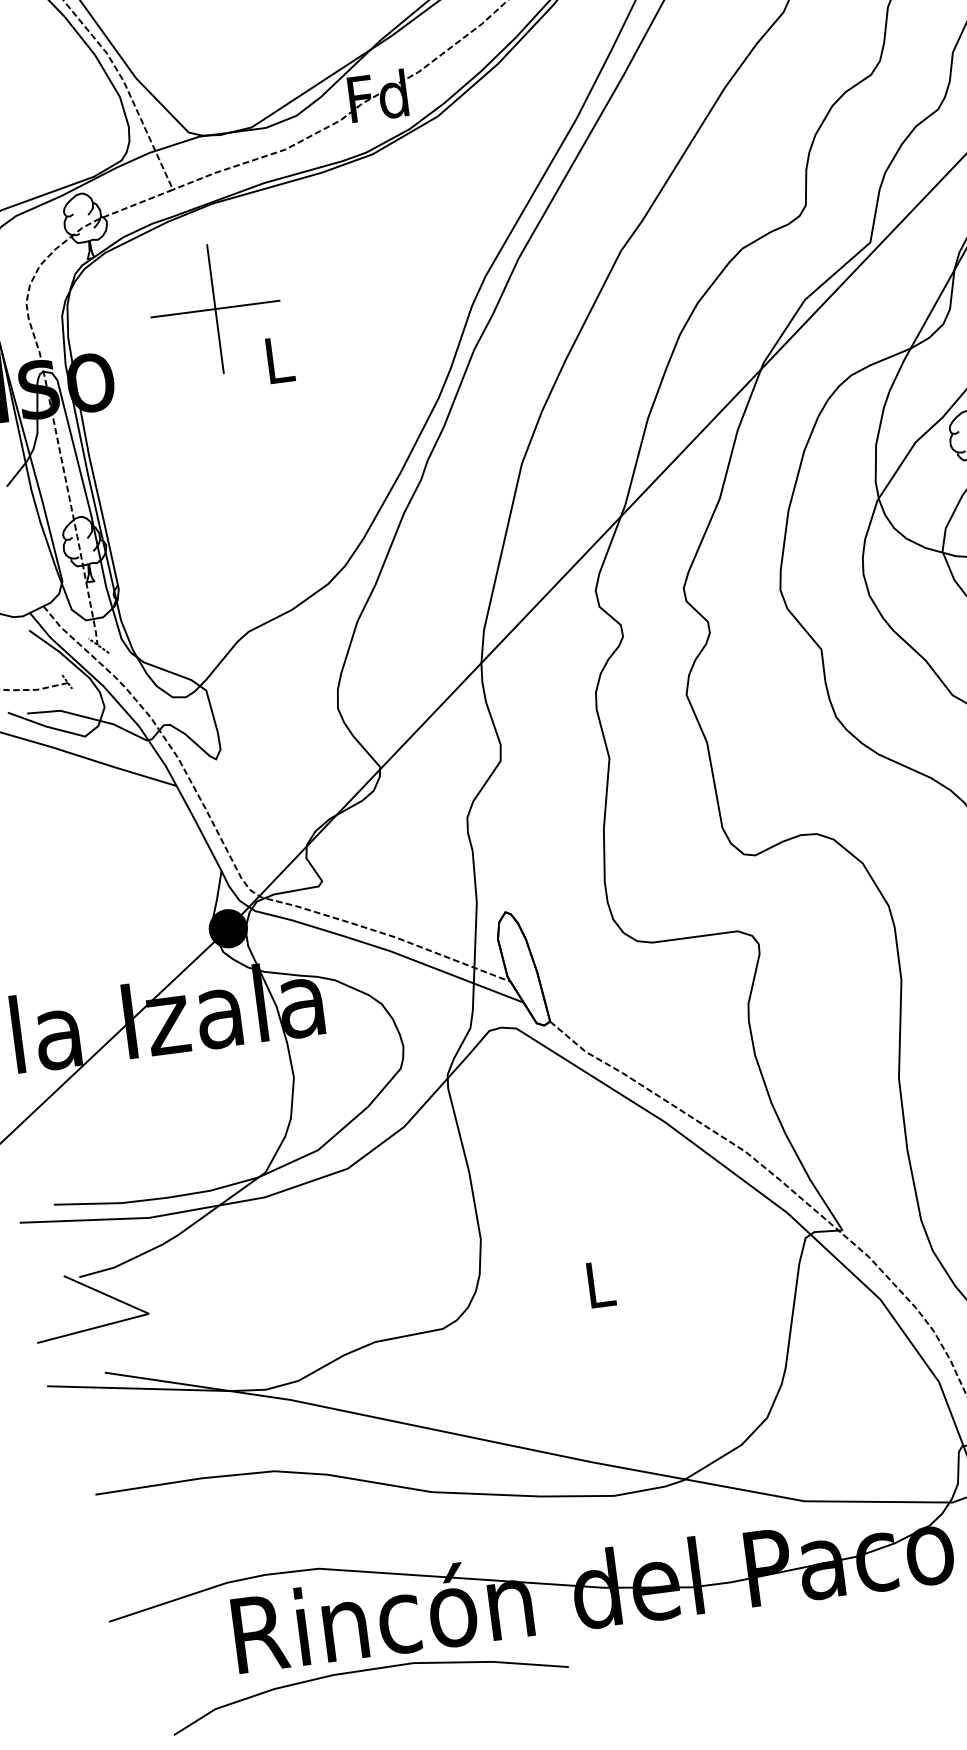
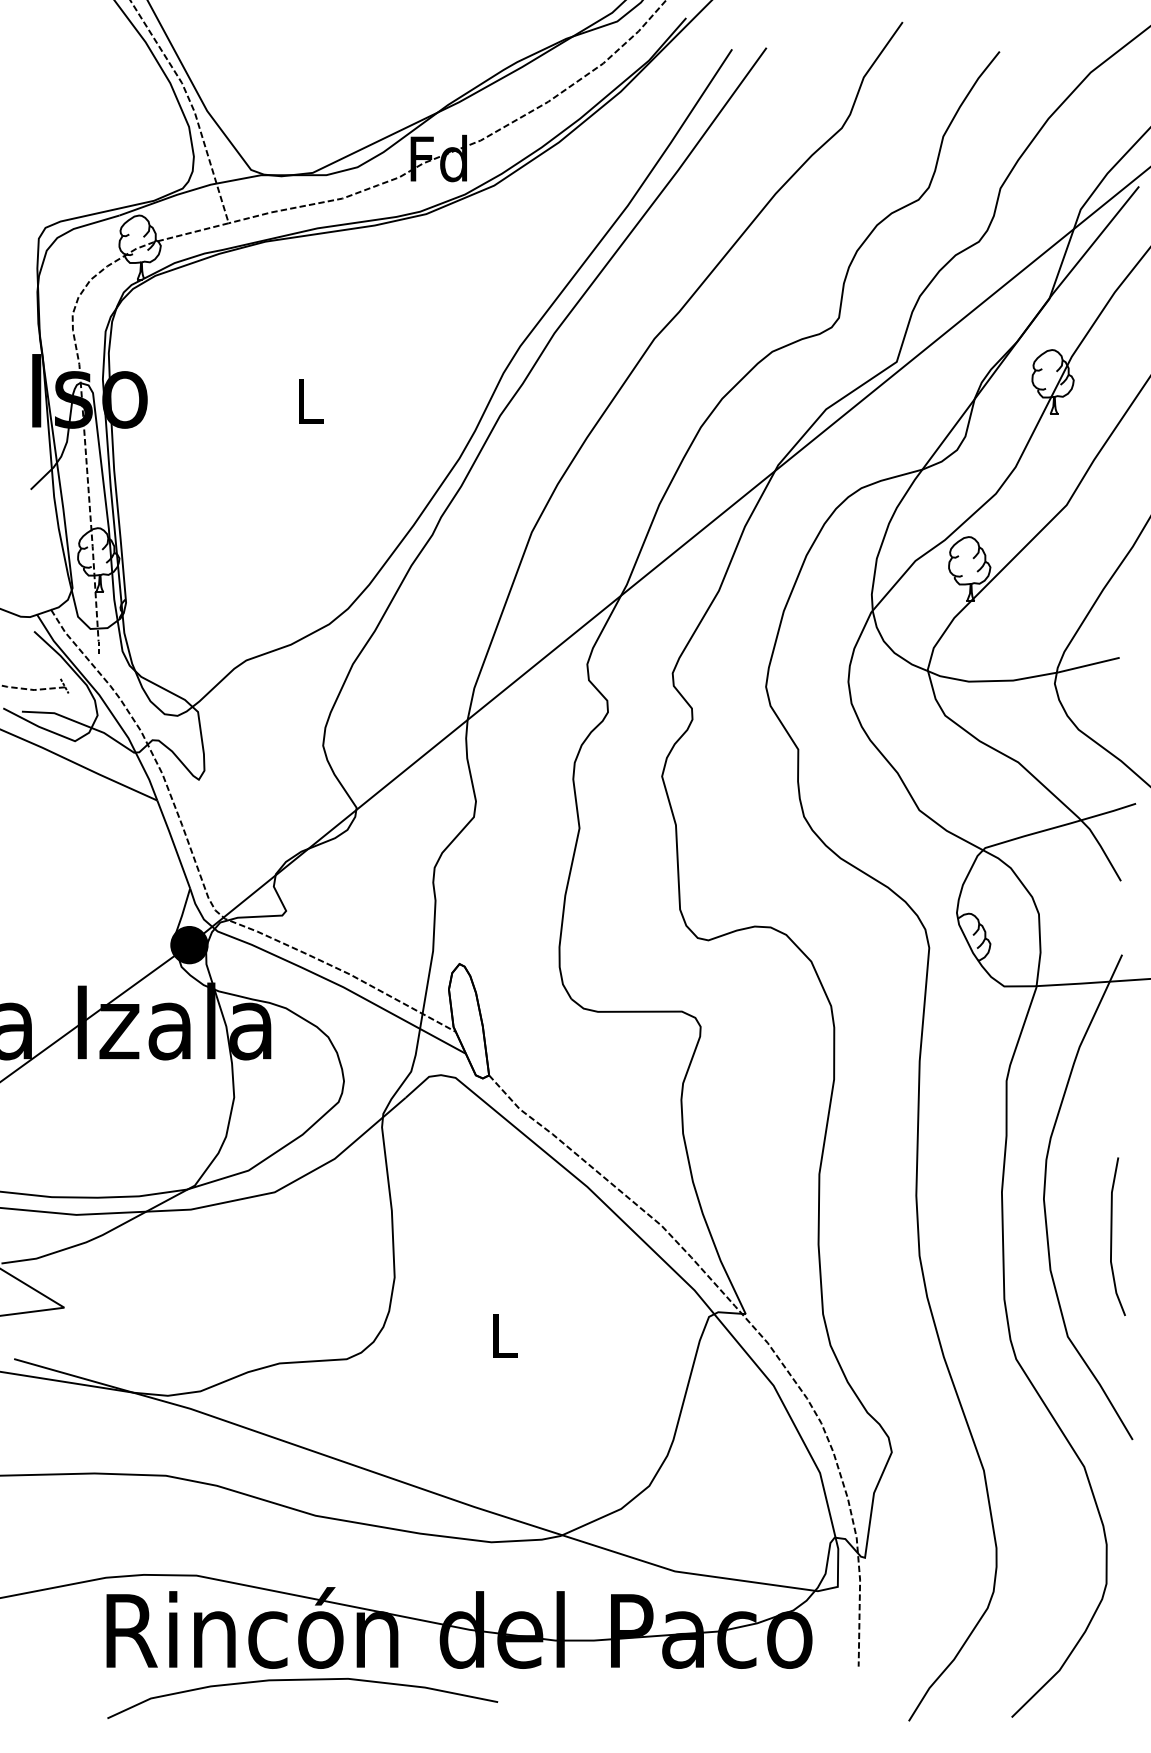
part: (215, 308) -> (254, 343), removed
line: (98, 645) -> (99, 654), removed
curve: (367, 1670) -> (302, 1680), moved

